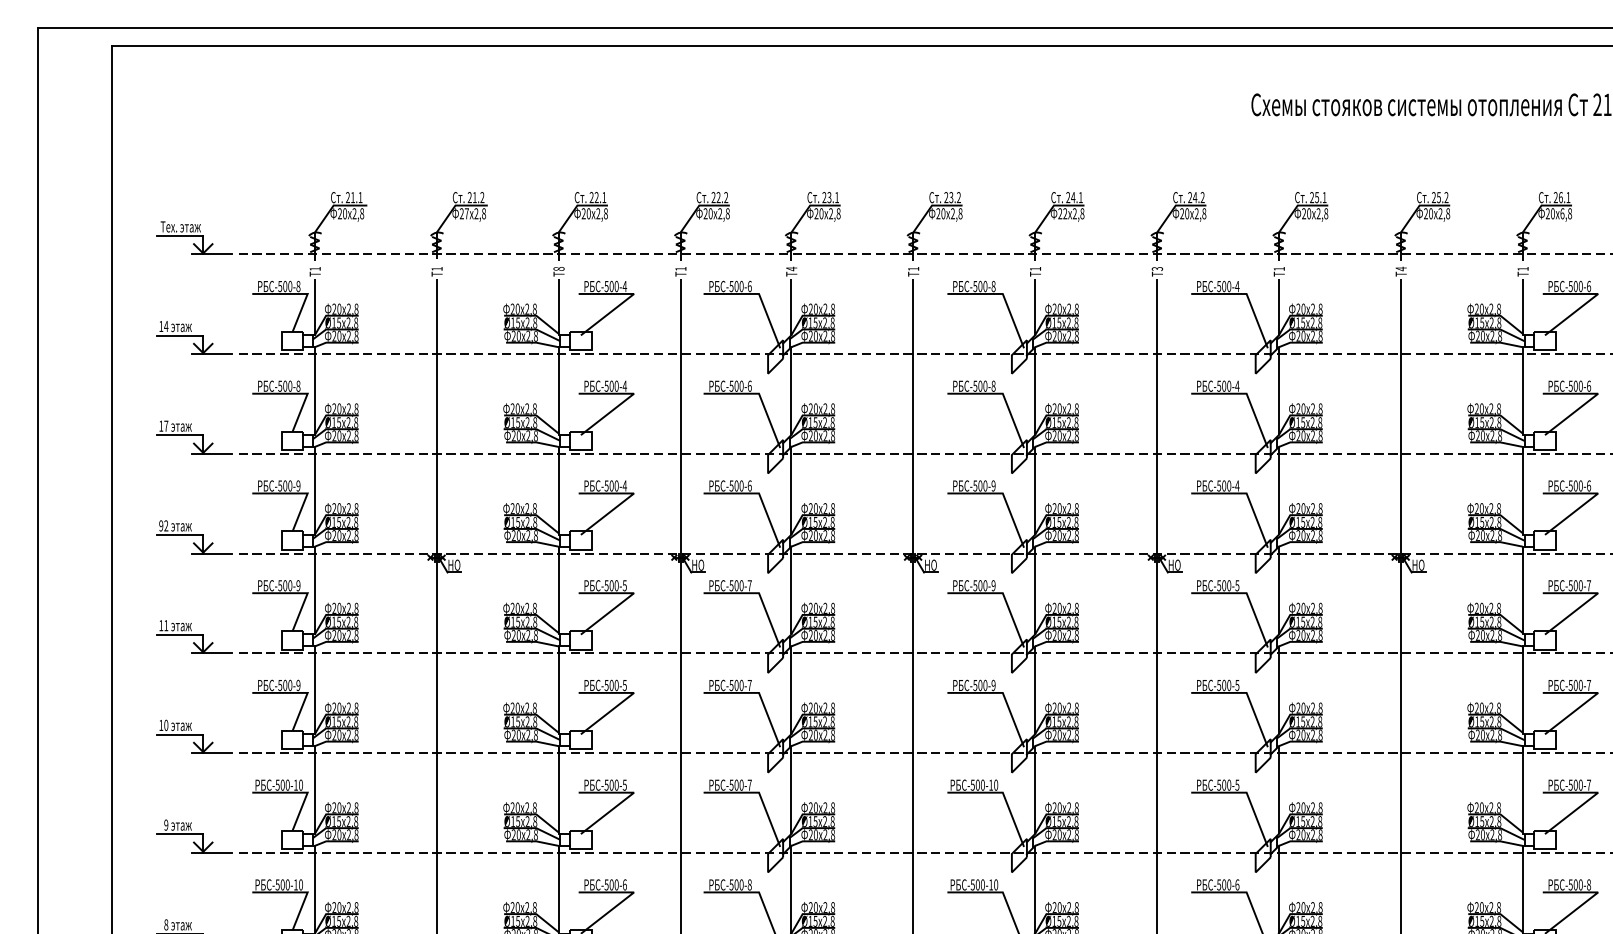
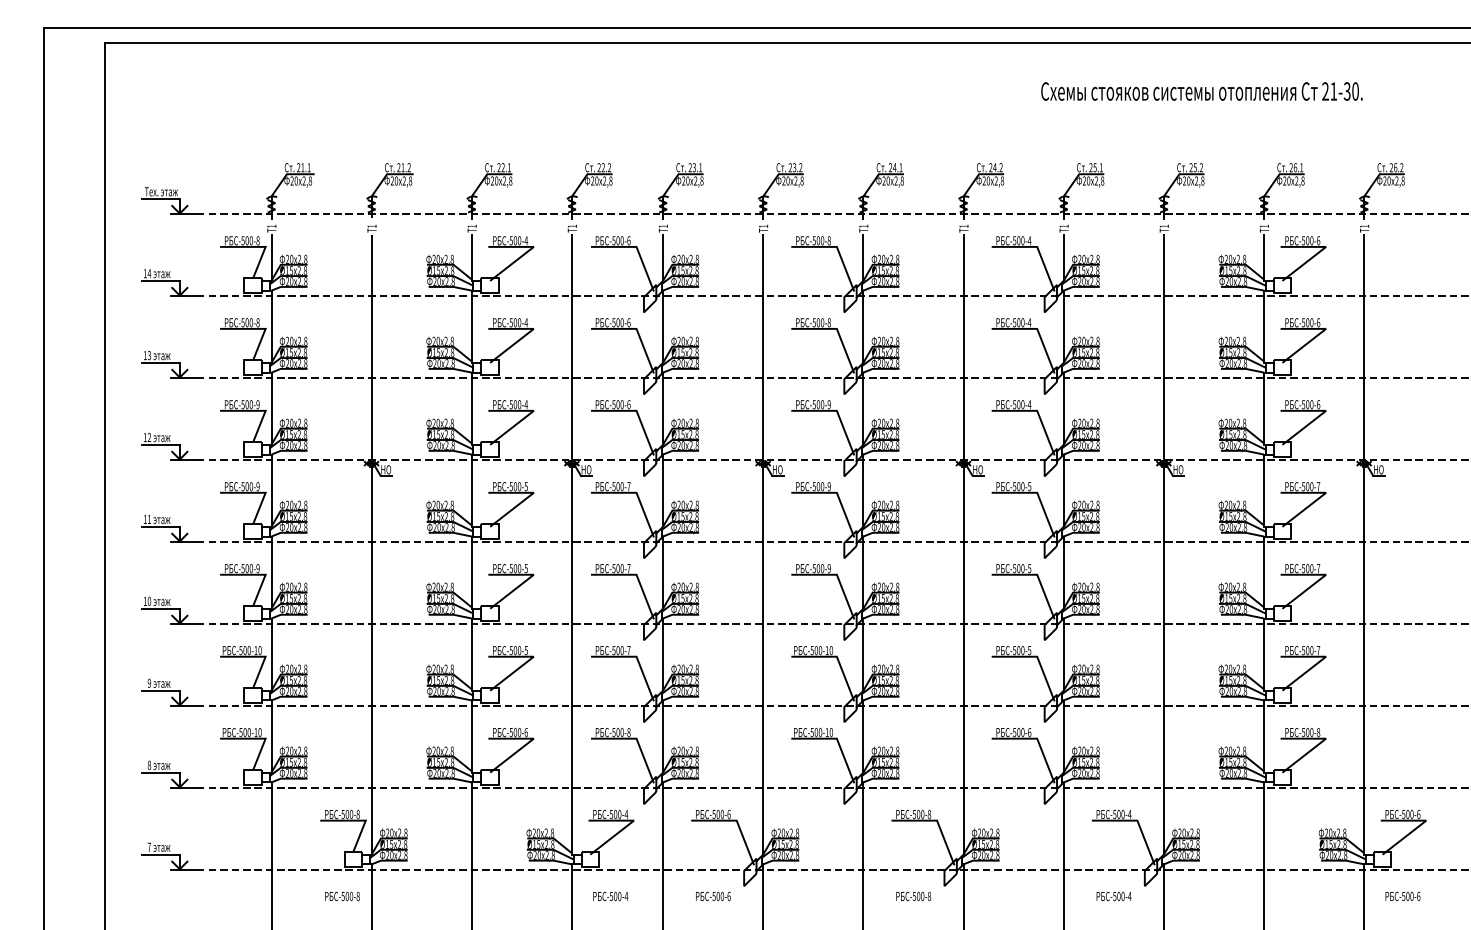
text: (466, 213) -> (396, 180), 27 -> 20
text: (1064, 213) -> (887, 180), 22 -> 20
text: (1562, 213) -> (1296, 180), 6,8 -> 2,8
text: (558, 267) -> (471, 225), 8 -> 1
text: (1156, 267) -> (963, 225), 3 -> 1
text: (791, 269) -> (663, 226), 4 -> 1
text: (1400, 269) -> (1163, 226), 4 -> 1
text: (166, 426) -> (149, 355), 17 -> 13
text: (160, 525) -> (144, 437), 92 -> 12

